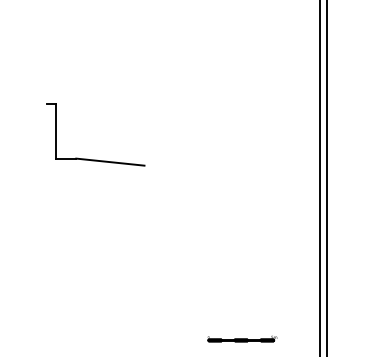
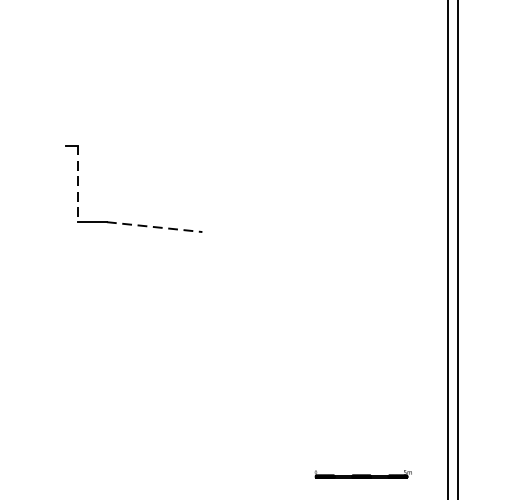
line: (55, 131) -> (77, 184), solid -> dashed
line: (110, 162) -> (154, 227), solid -> dashed
part: (242, 338) -> (363, 473), moved

